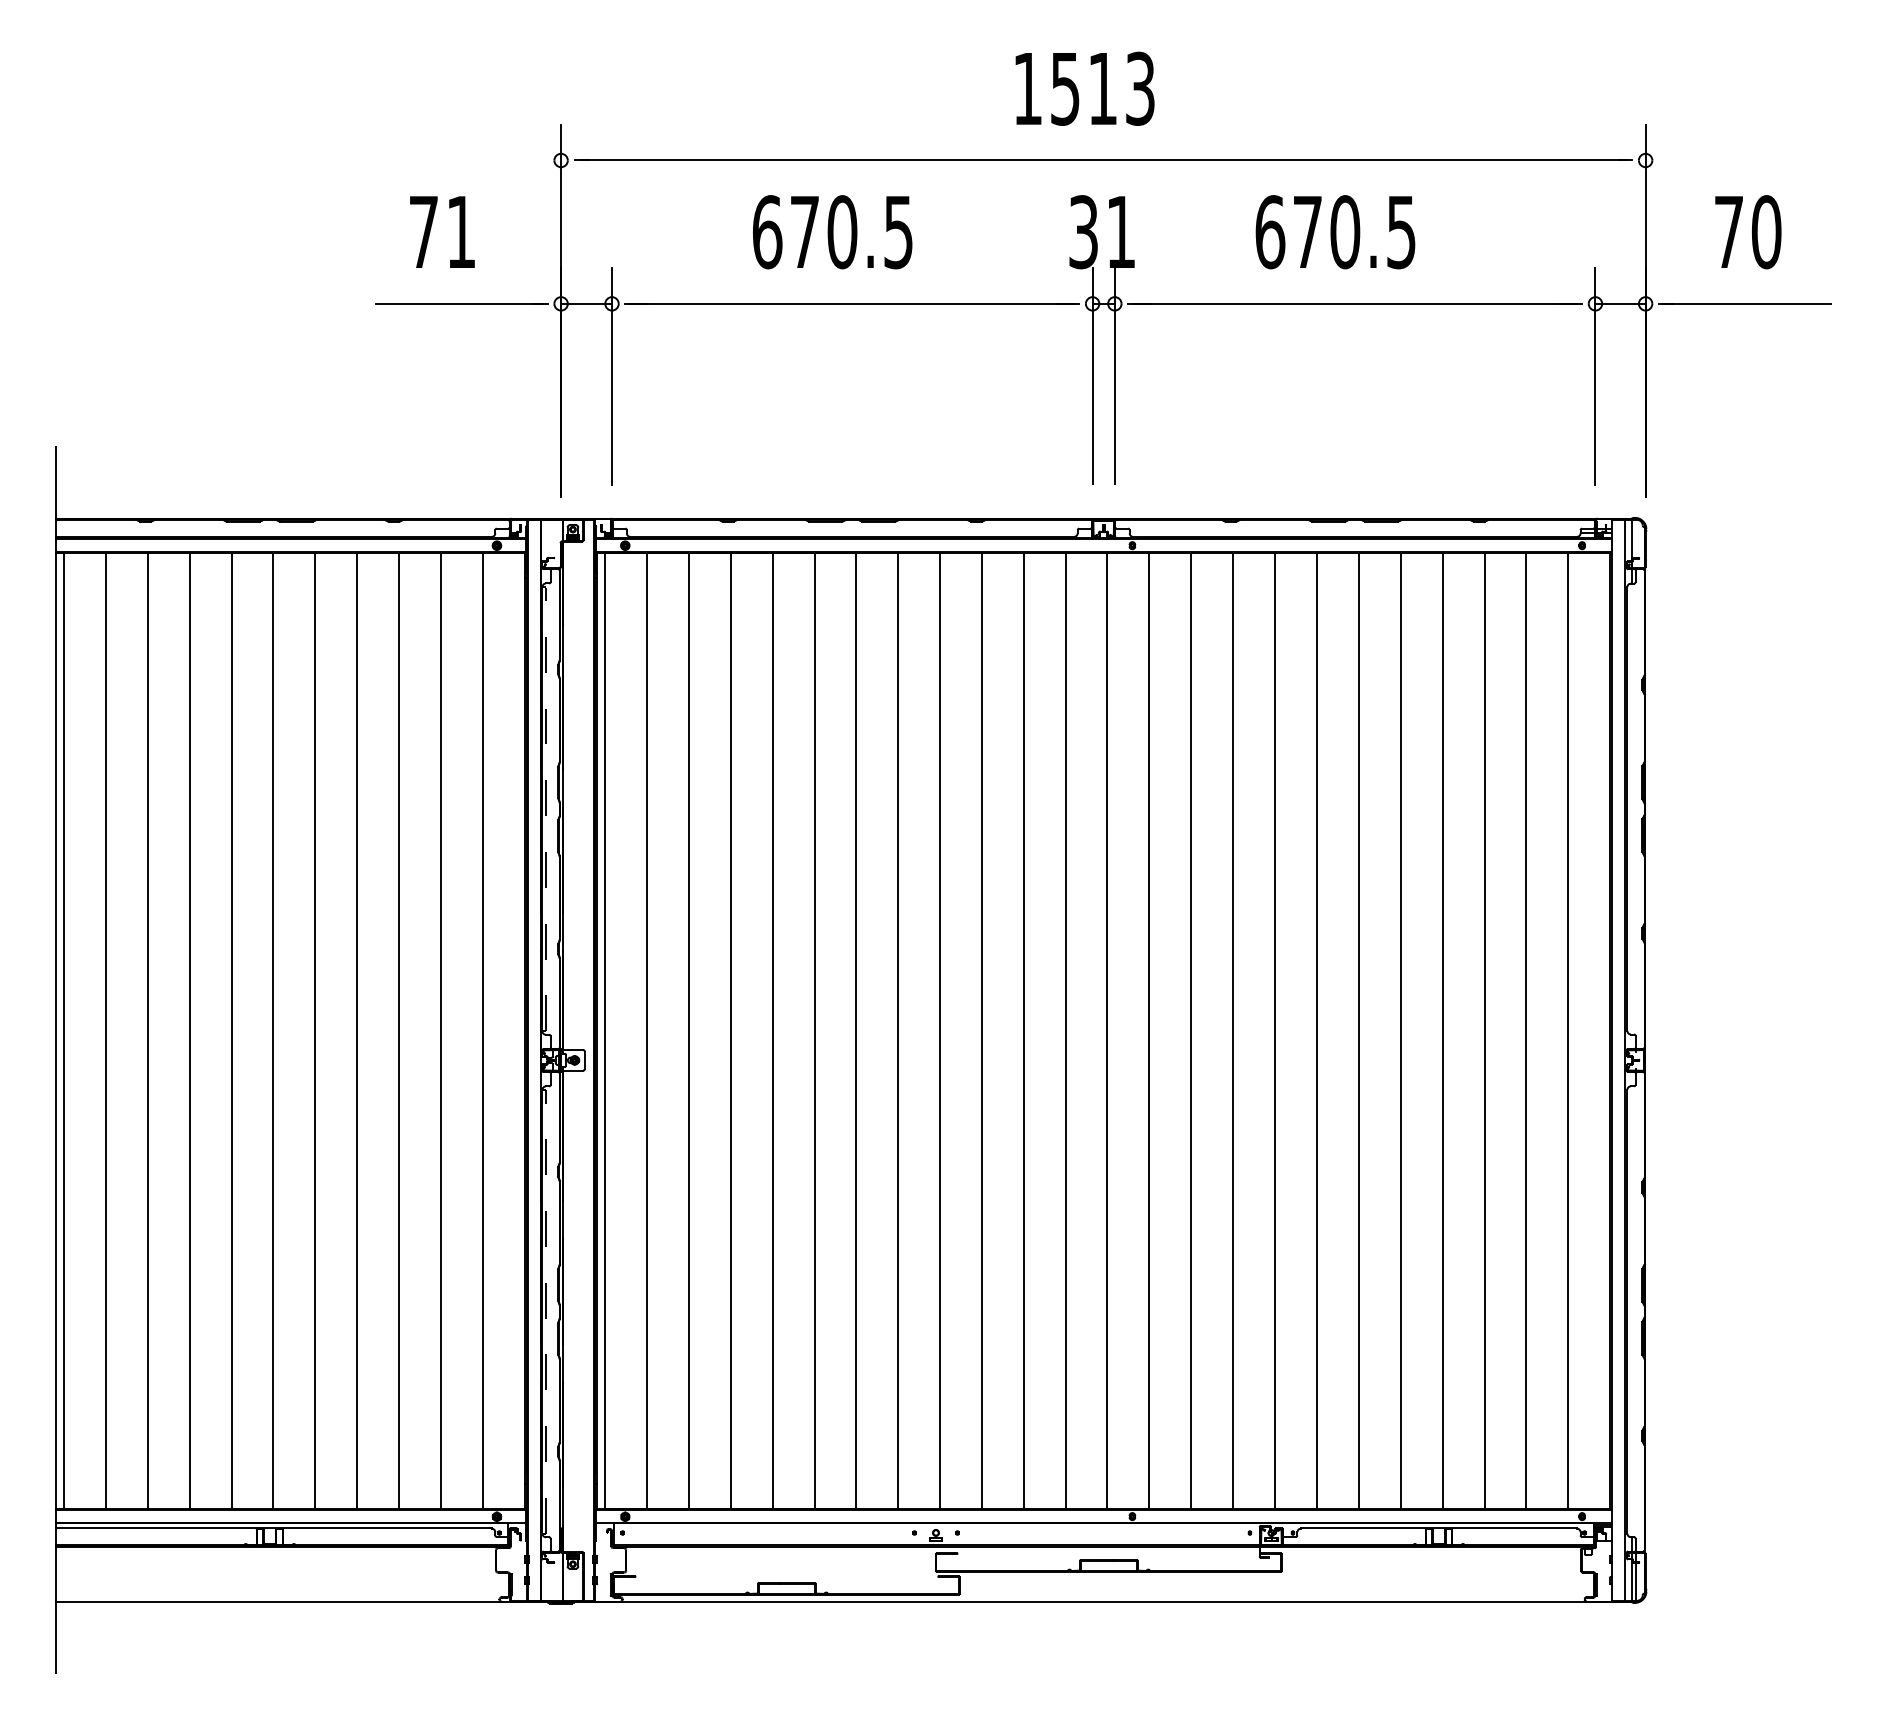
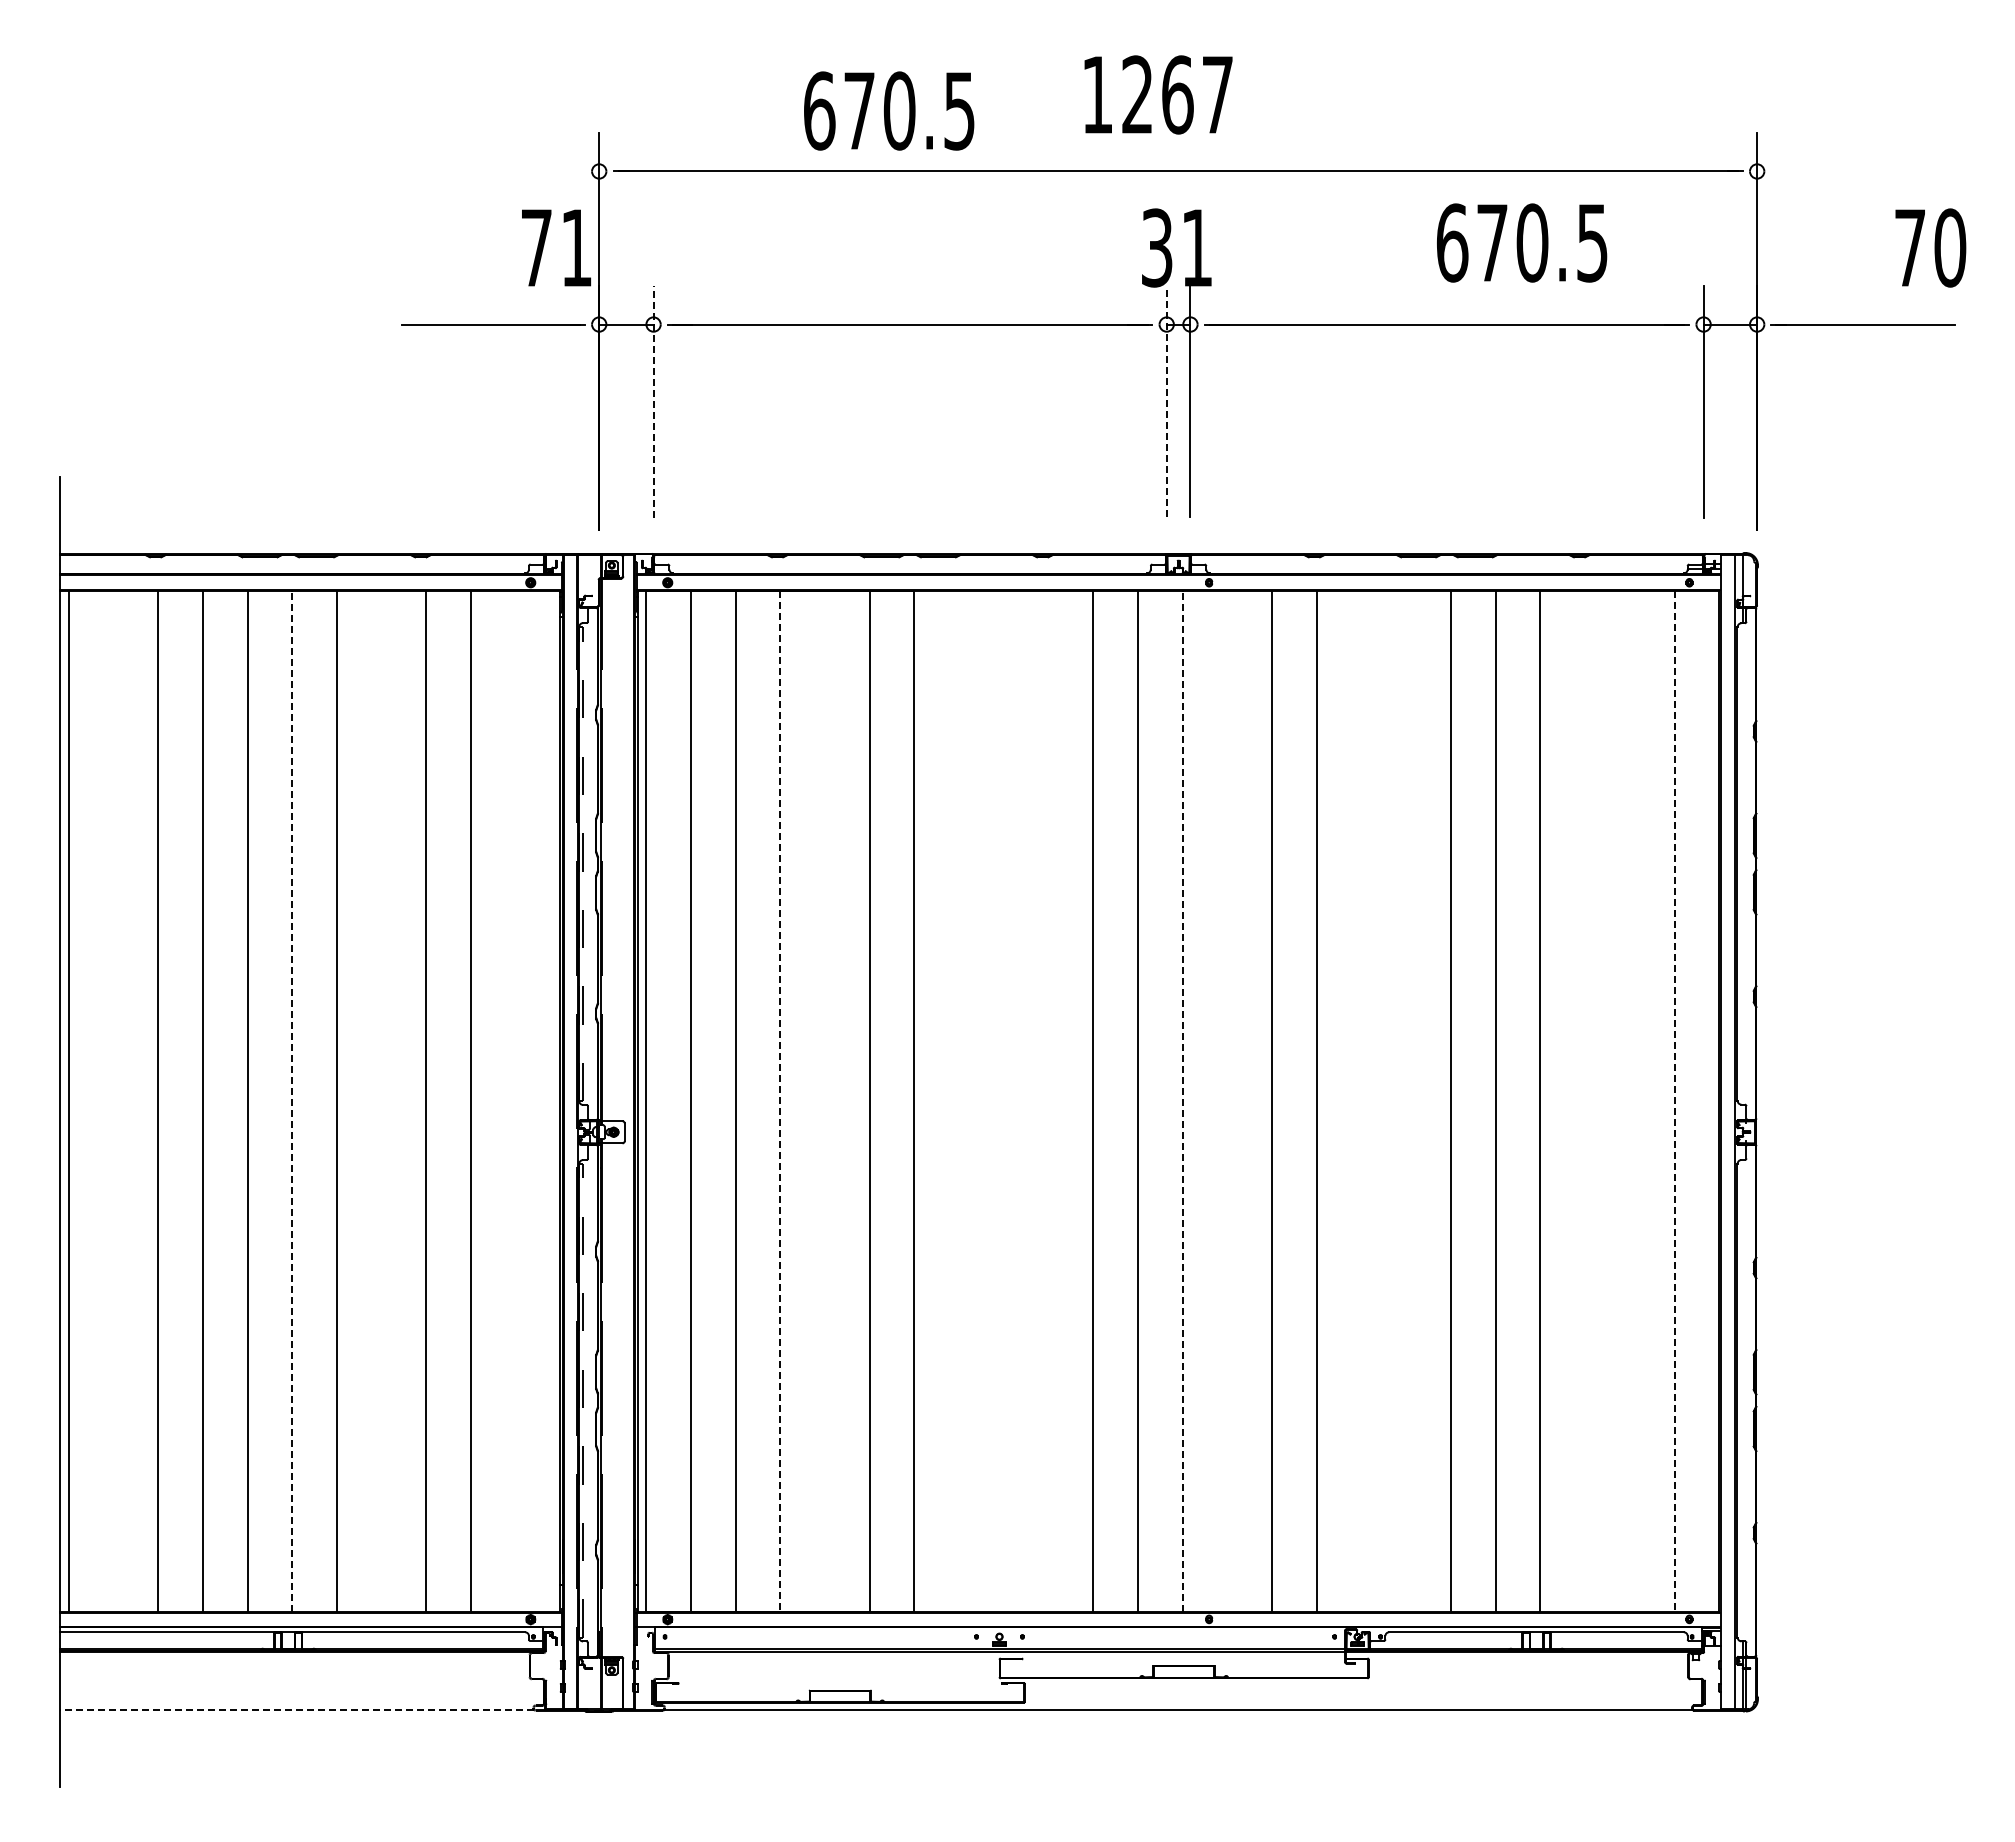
text: (1102, 88) -> (1177, 94), 1513 -> 1267
text: (442, 231) -> (556, 247), moved
text: (832, 231) -> (889, 110), moved
text: (1335, 231) -> (1522, 242), moved
text: (1748, 231) -> (1930, 247), moved
line: (1092, 375) -> (1166, 401), solid -> dashed
line: (611, 376) -> (653, 402), solid -> dashed
line: (106, 1030) -> (113, 1100), removed
line: (273, 1030) -> (292, 1100), solid -> dashed
line: (357, 1030) -> (381, 1100), removed
line: (482, 1030) -> (515, 1100), removed
line: (773, 1030) -> (825, 1100), removed
line: (898, 1030) -> (959, 1100), removed
line: (939, 1030) -> (1003, 1100), removed
line: (981, 1030) -> (1048, 1100), removed
line: (1107, 1030) -> (1182, 1100), solid -> dashed
line: (1149, 1030) -> (1227, 1100), removed
line: (1275, 1030) -> (1361, 1100), removed
line: (1317, 1030) -> (1406, 1100), removed
line: (1484, 1030) -> (1585, 1100), removed
line: (1526, 1030) -> (1629, 1100), removed
line: (730, 1031) -> (780, 1101), solid -> dashed
line: (1568, 1031) -> (1674, 1101), solid -> dashed
line: (278, 1601) -> (297, 1710), solid -> dashed

